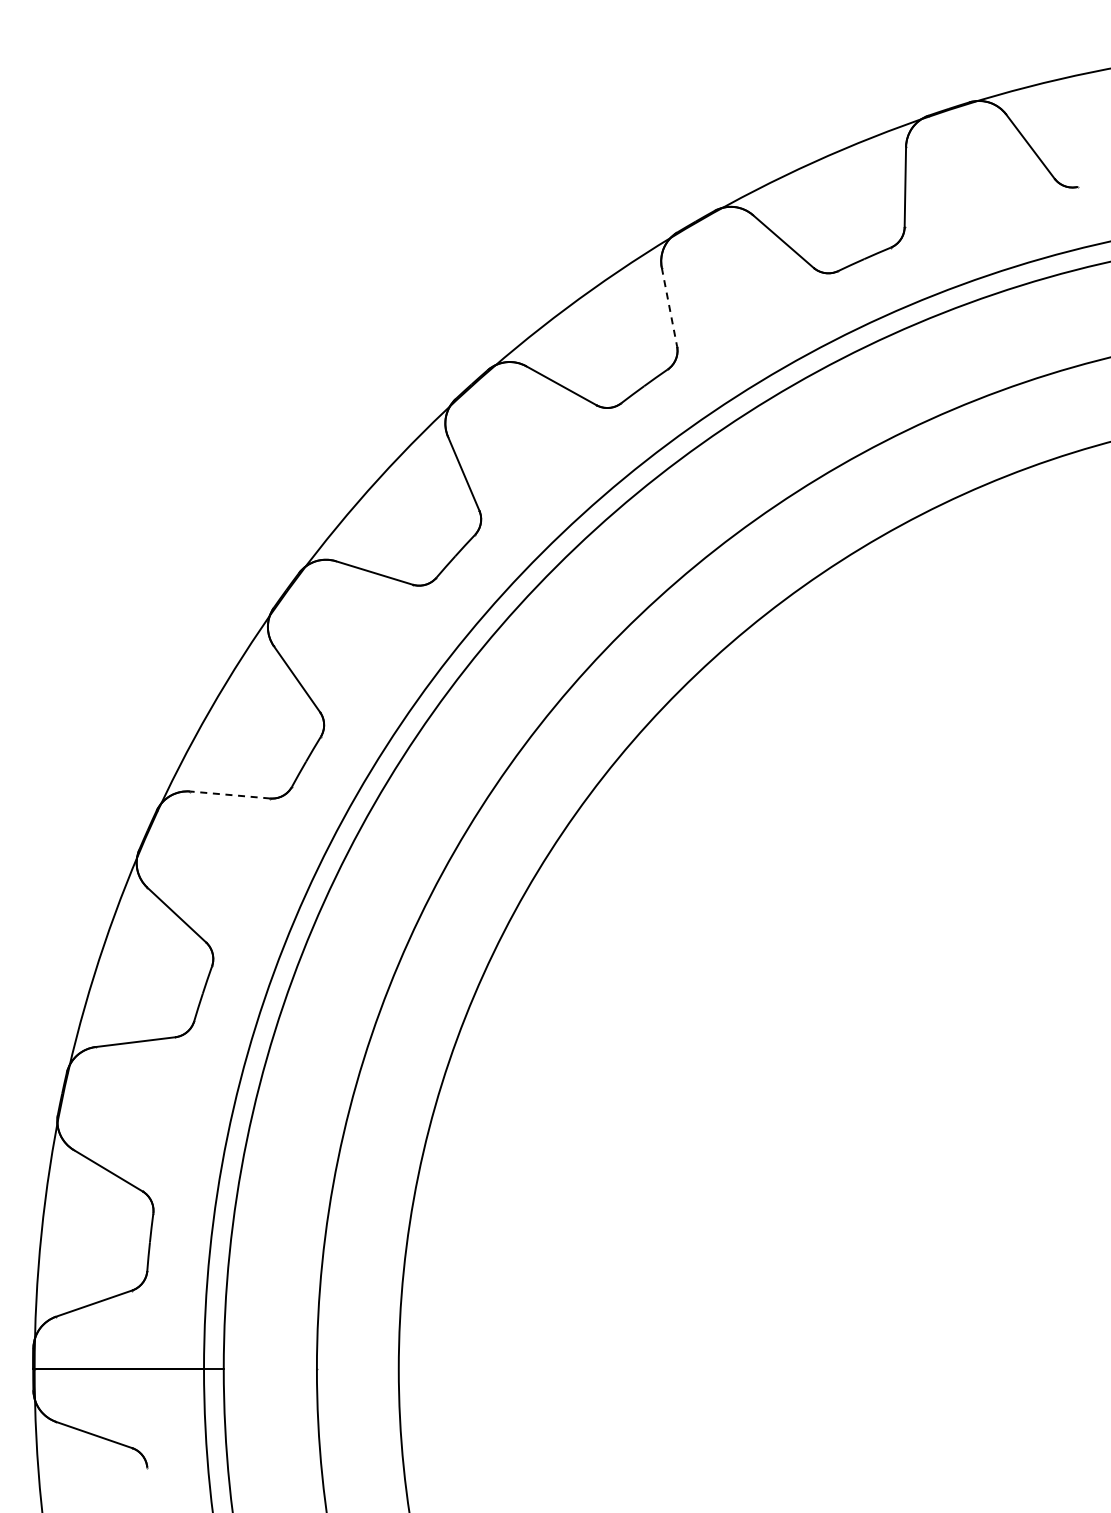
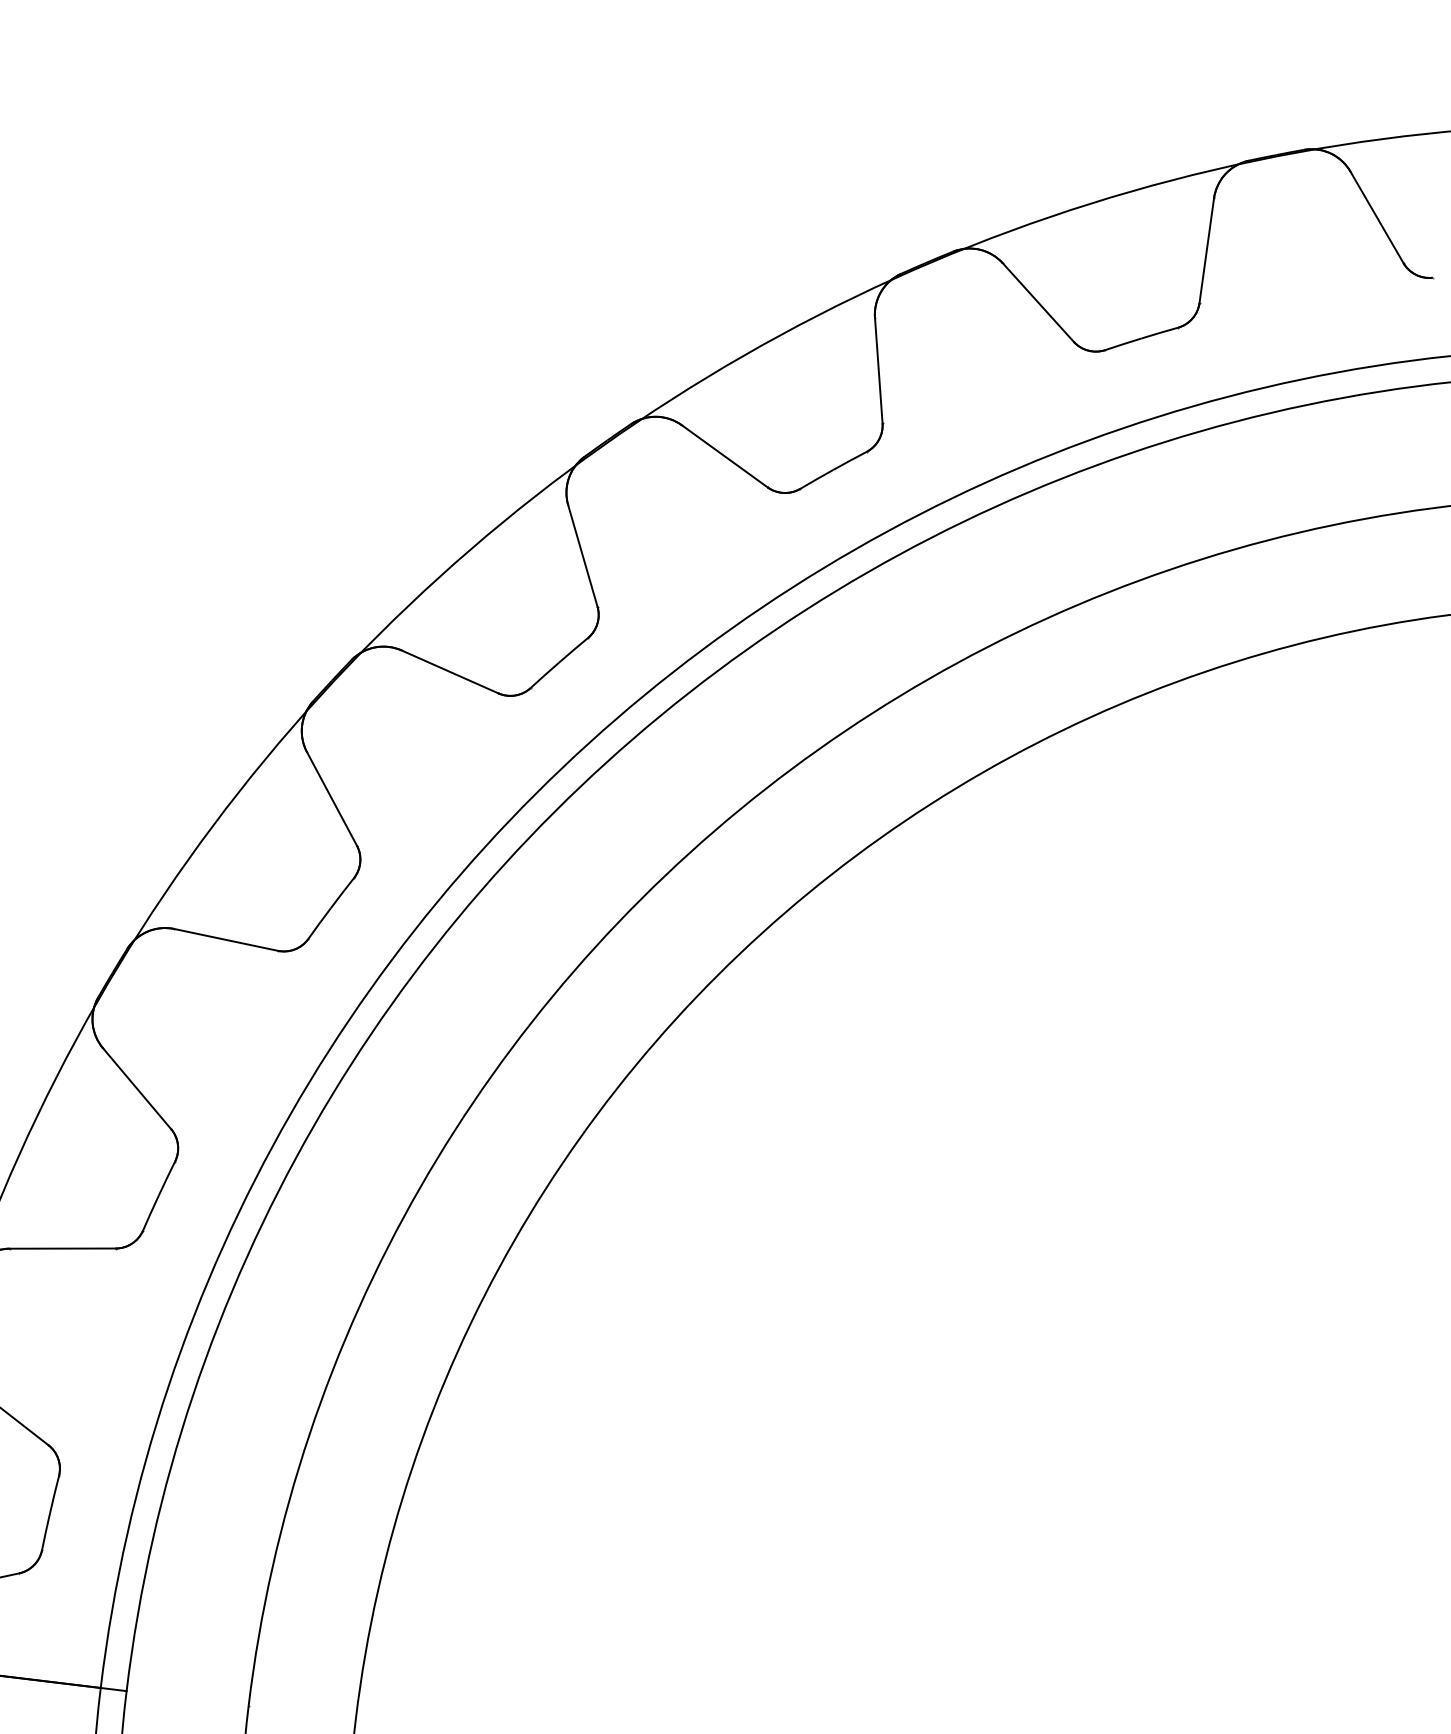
line: (669, 307) -> (878, 370), dashed -> solid
line: (229, 794) -> (225, 939), dashed -> solid

